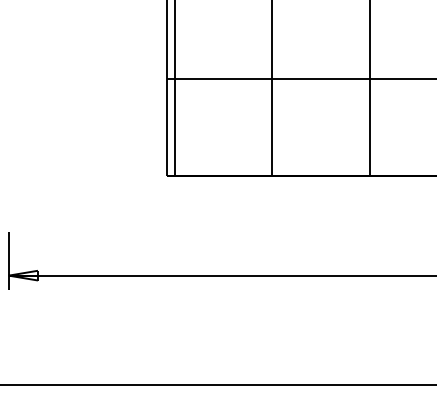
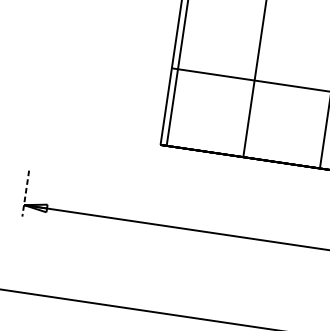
line: (8, 261) -> (25, 193), solid -> dashed

